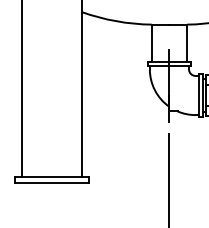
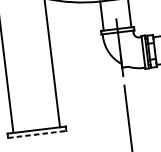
line: (52, 182) -> (37, 134), solid -> dashed

